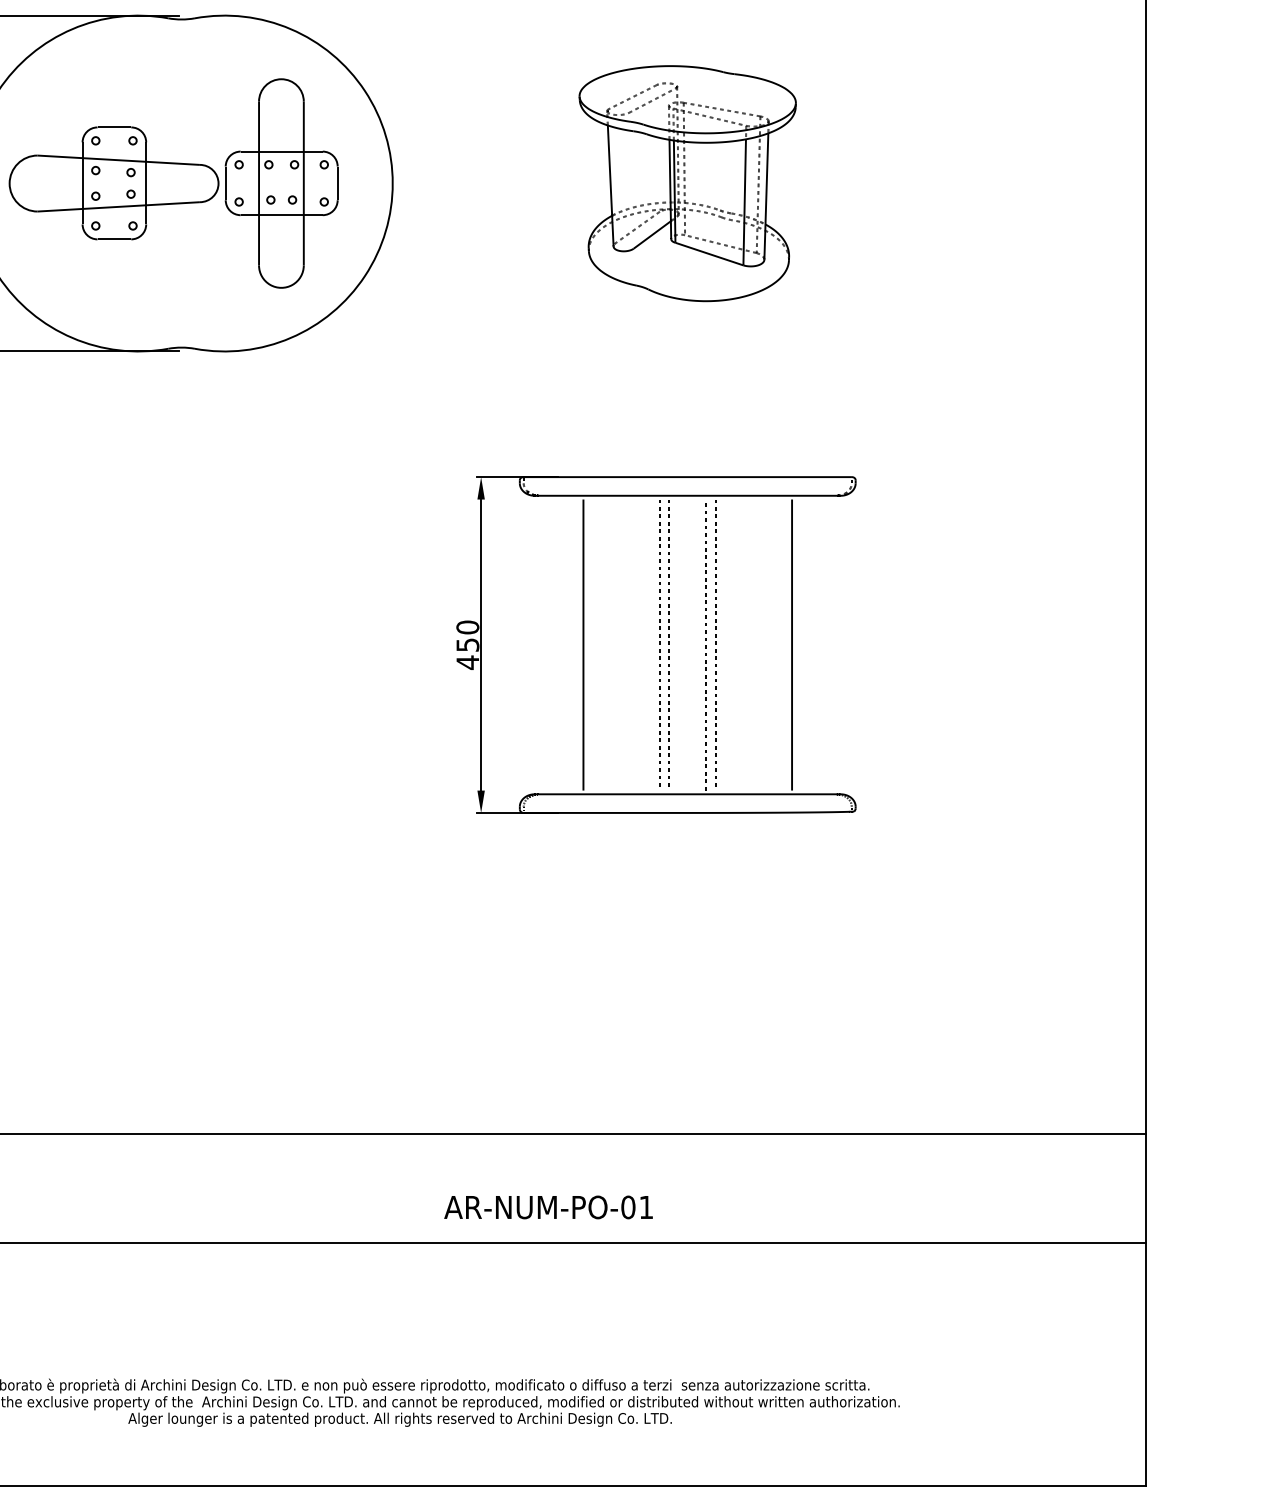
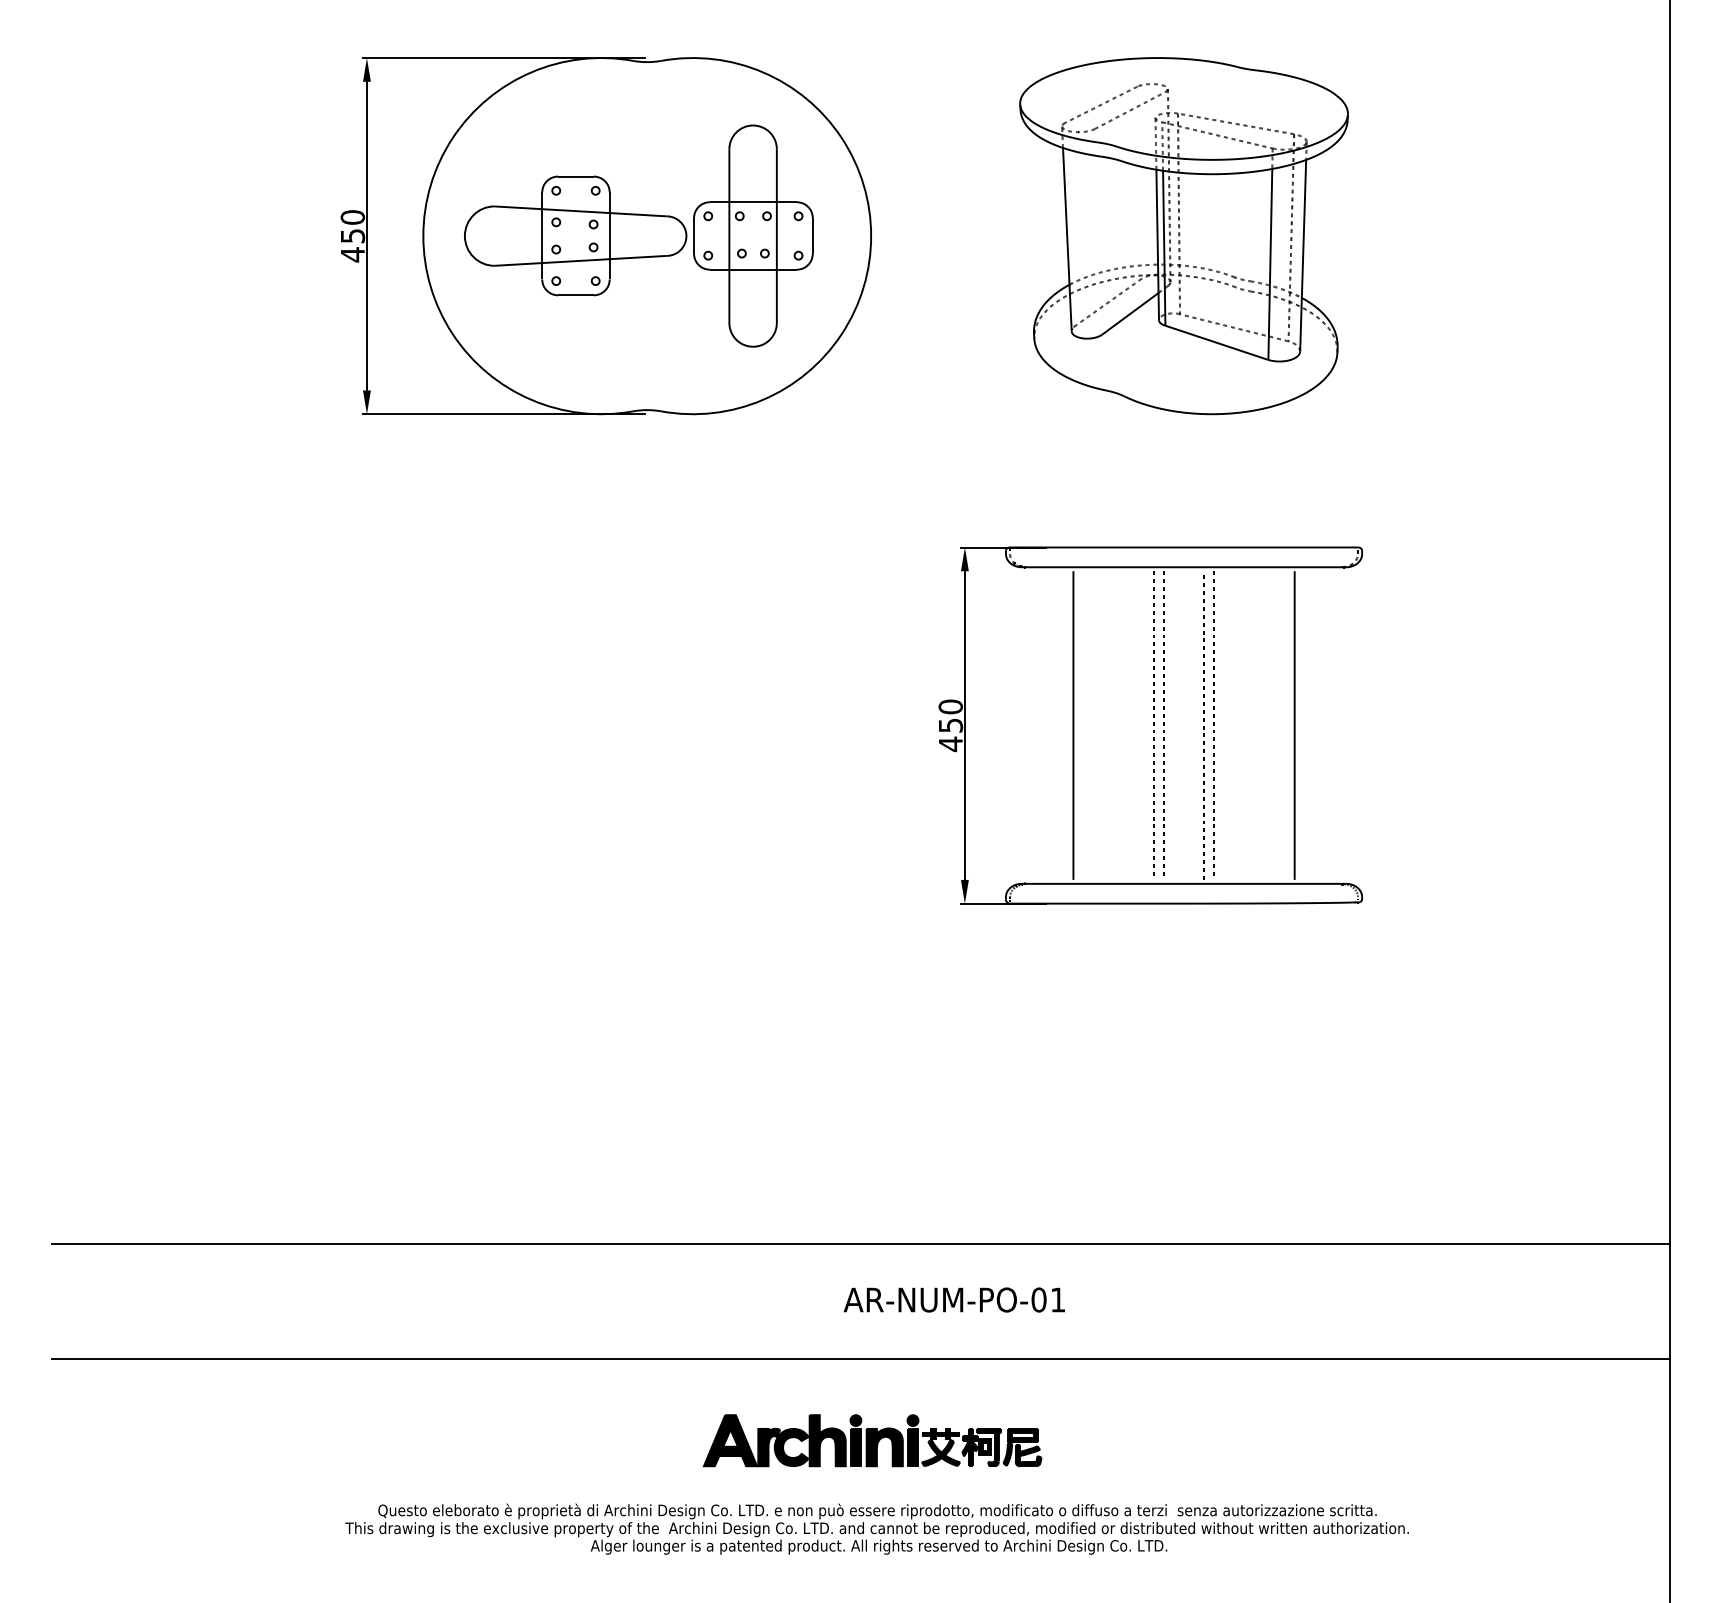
part: (687, 183) -> (1183, 236), size x1.43
text: (547, 1206) -> (953, 1299), moved
part: (393, 1319) -> (872, 1440), added

